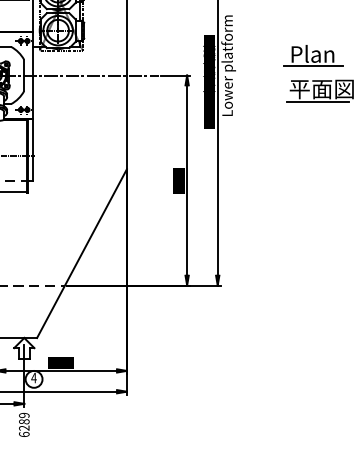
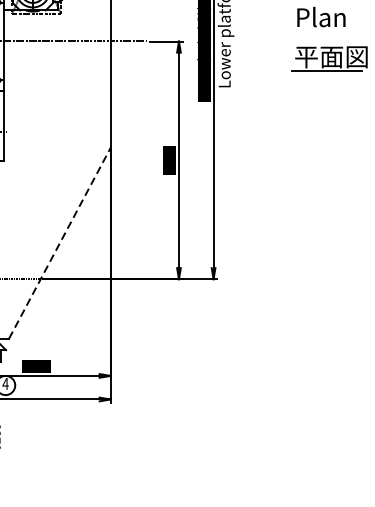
line: (313, 65) -> (322, 30), removed
line: (82, 253) -> (60, 242), solid -> dashed

